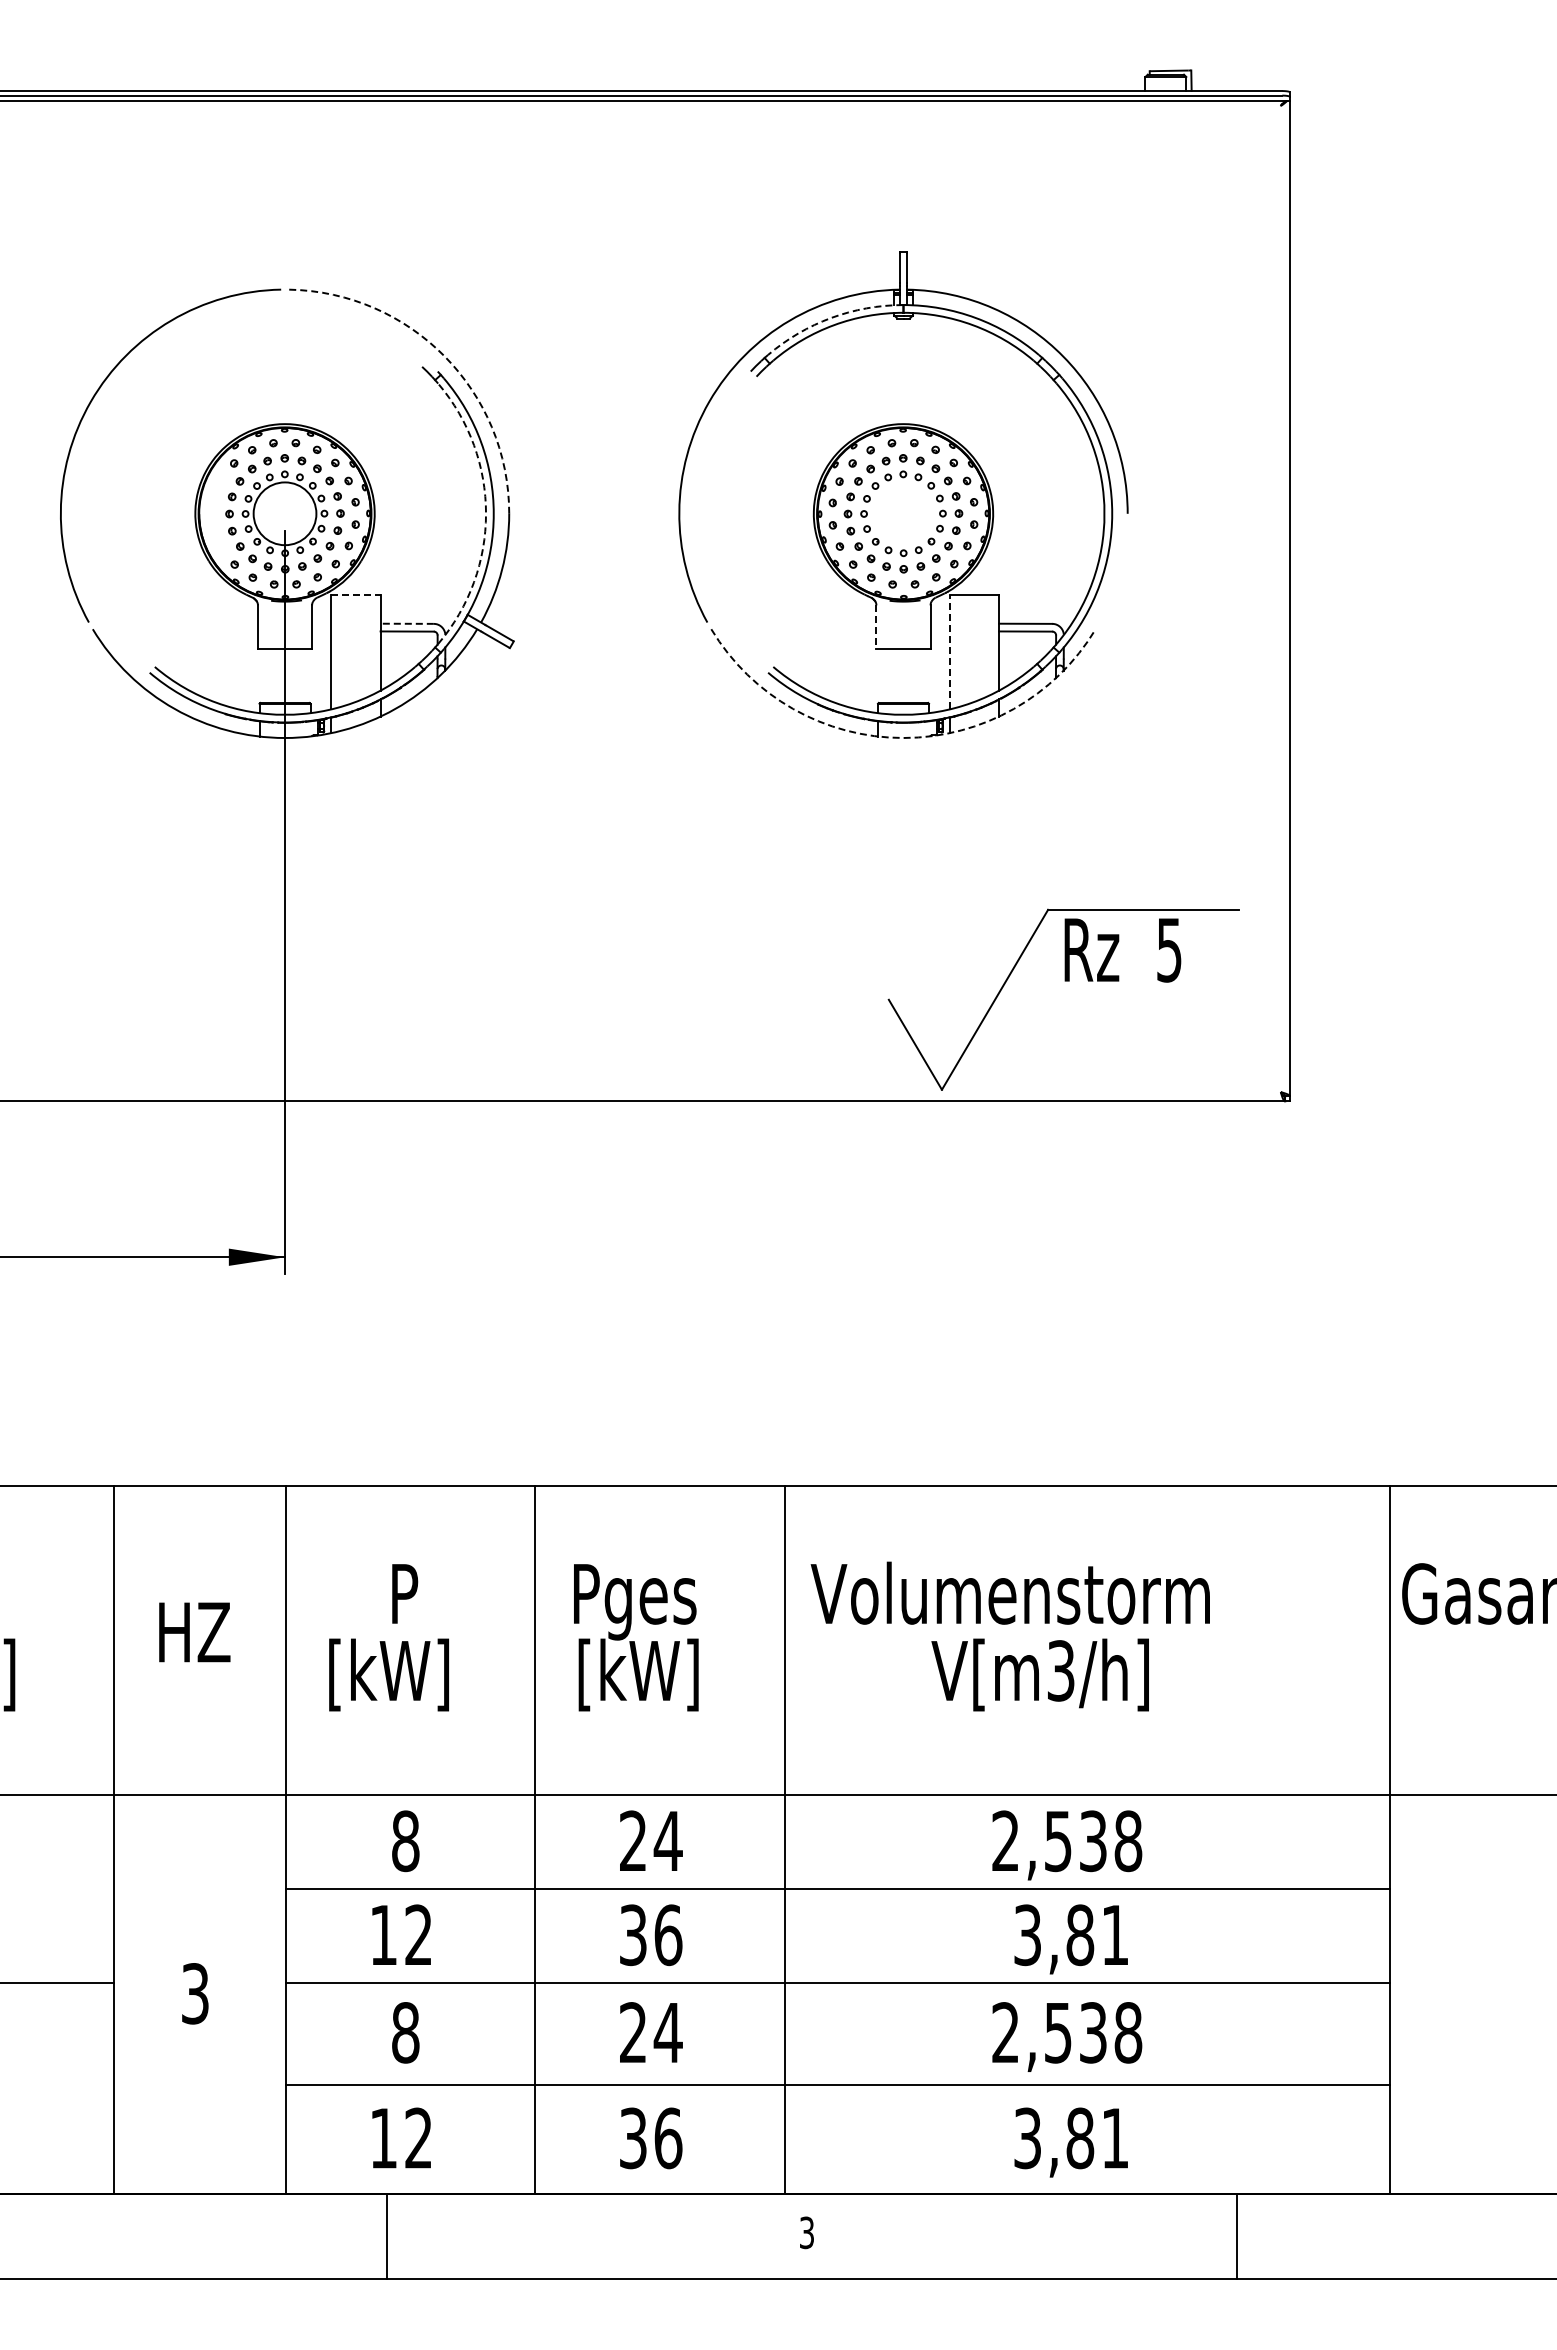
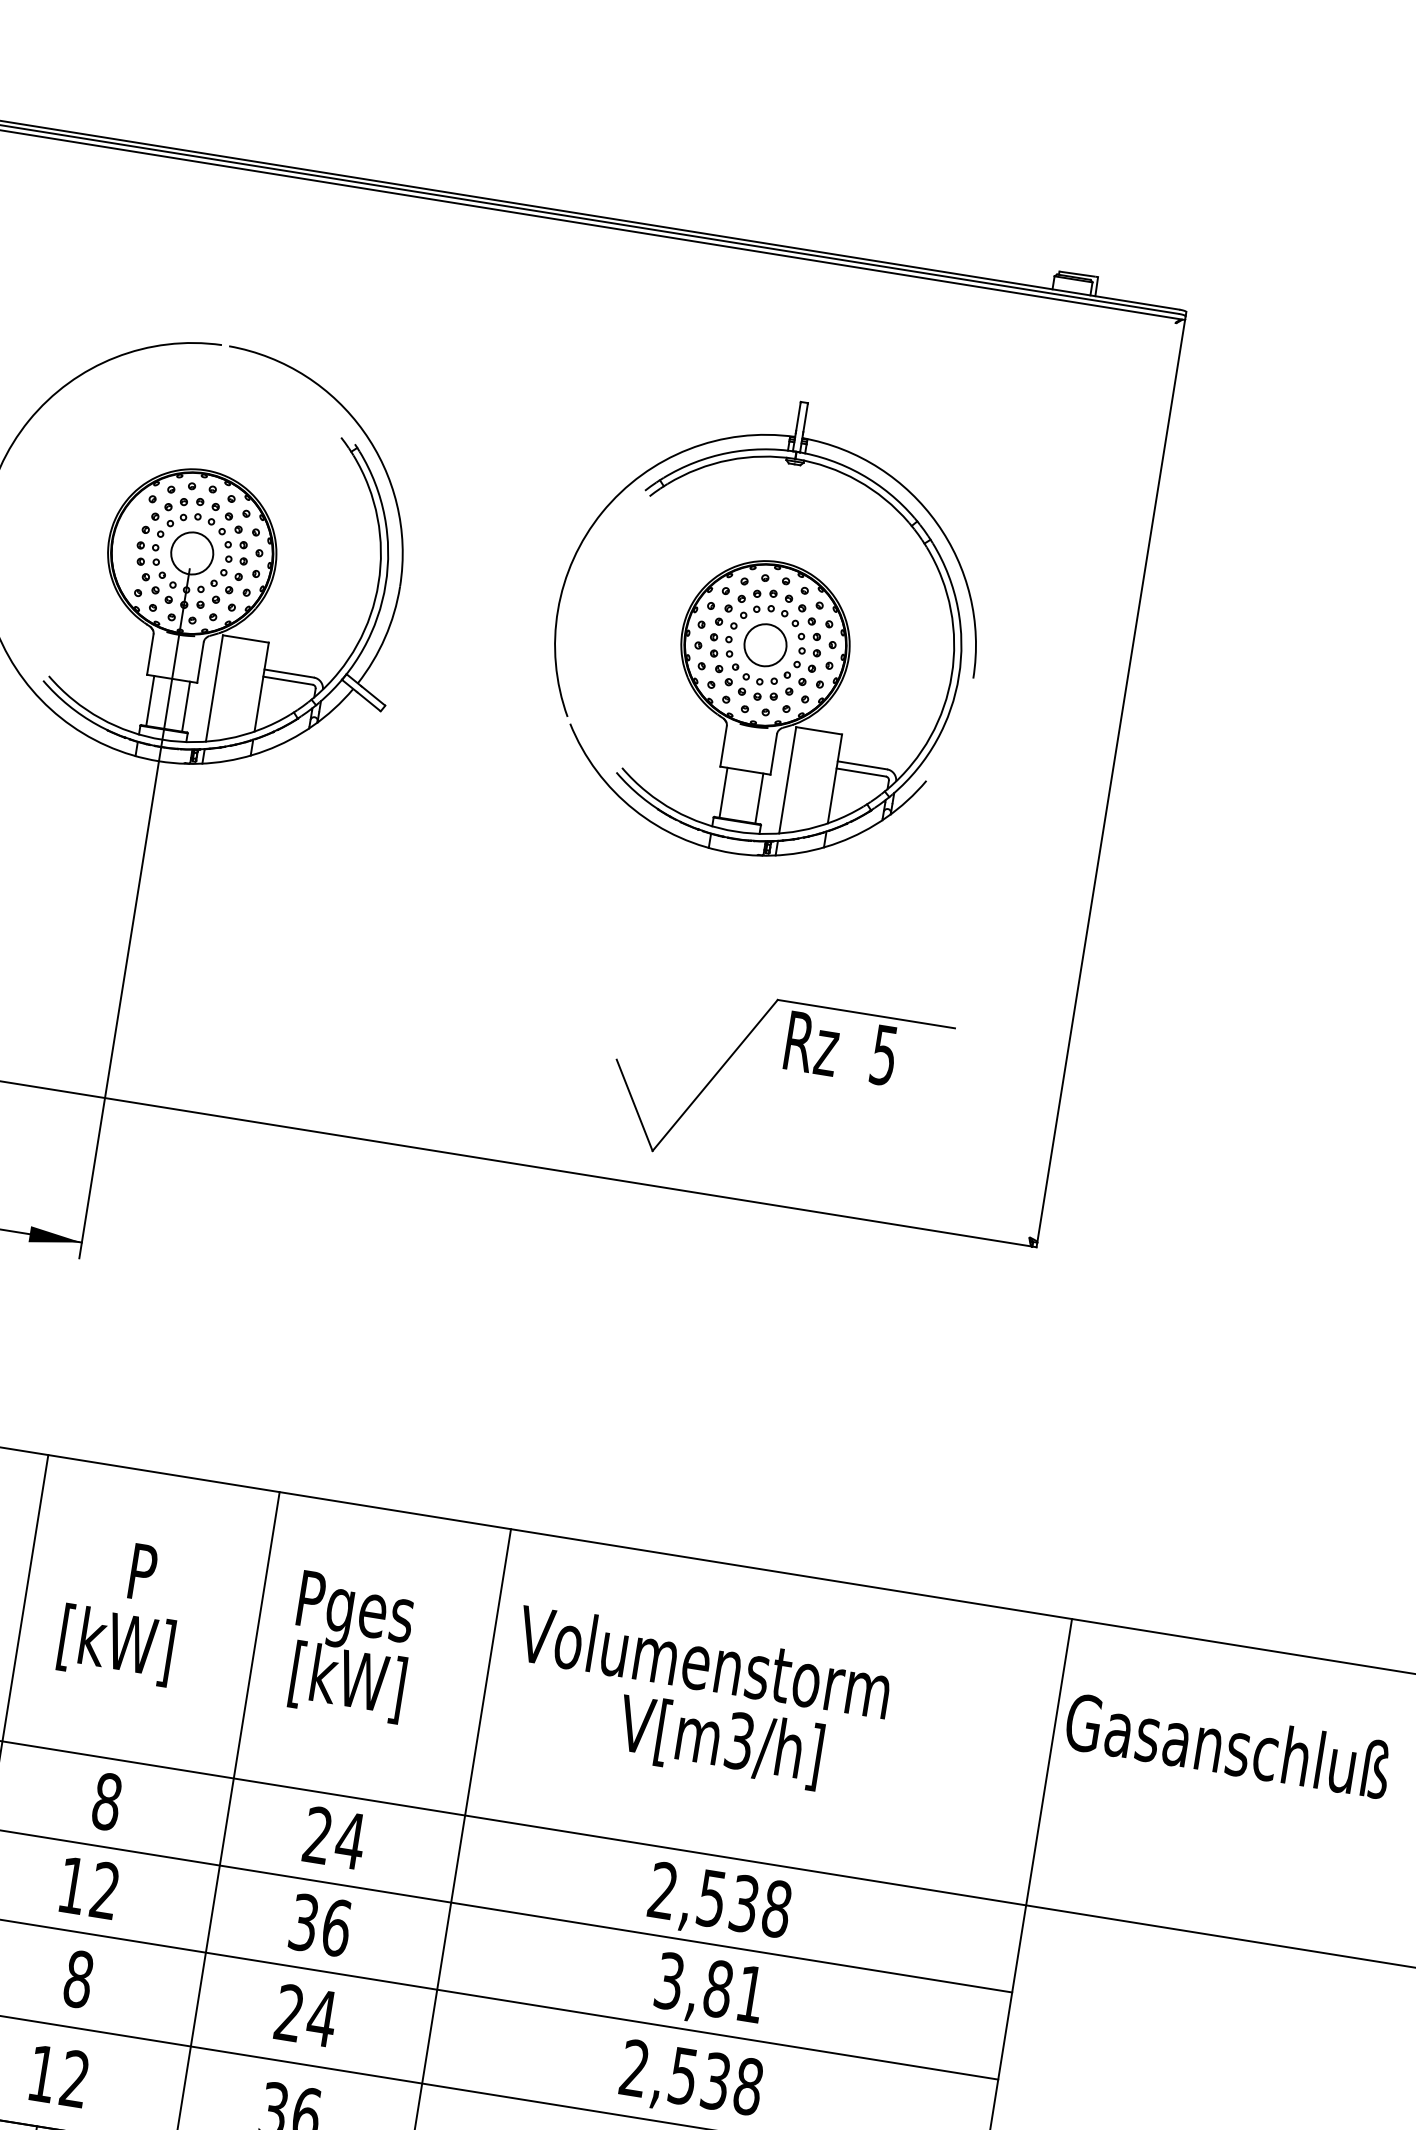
arc: (831, 317) -> (727, 452), dashed -> solid
arc: (444, 356) -> (363, 431), dashed -> solid
circle: (284, 513) -> (191, 553), size x0.71
arc: (486, 513) -> (379, 583), dashed -> solid
circle: (903, 513) -> (765, 644), added
line: (355, 594) -> (245, 638), dashed -> solid
line: (407, 623) -> (289, 673), dashed -> solid
line: (876, 627) -> (723, 746), dashed -> solid
line: (949, 651) -> (787, 779), dashed -> solid
line: (265, 675) -> (150, 700), added
line: (304, 675) -> (186, 706), added
line: (884, 675) -> (723, 792), added
line: (922, 675) -> (759, 797), added
arc: (903, 738) -> (732, 853), dashed -> solid
part: (1064, 981) -> (782, 1068), moved

